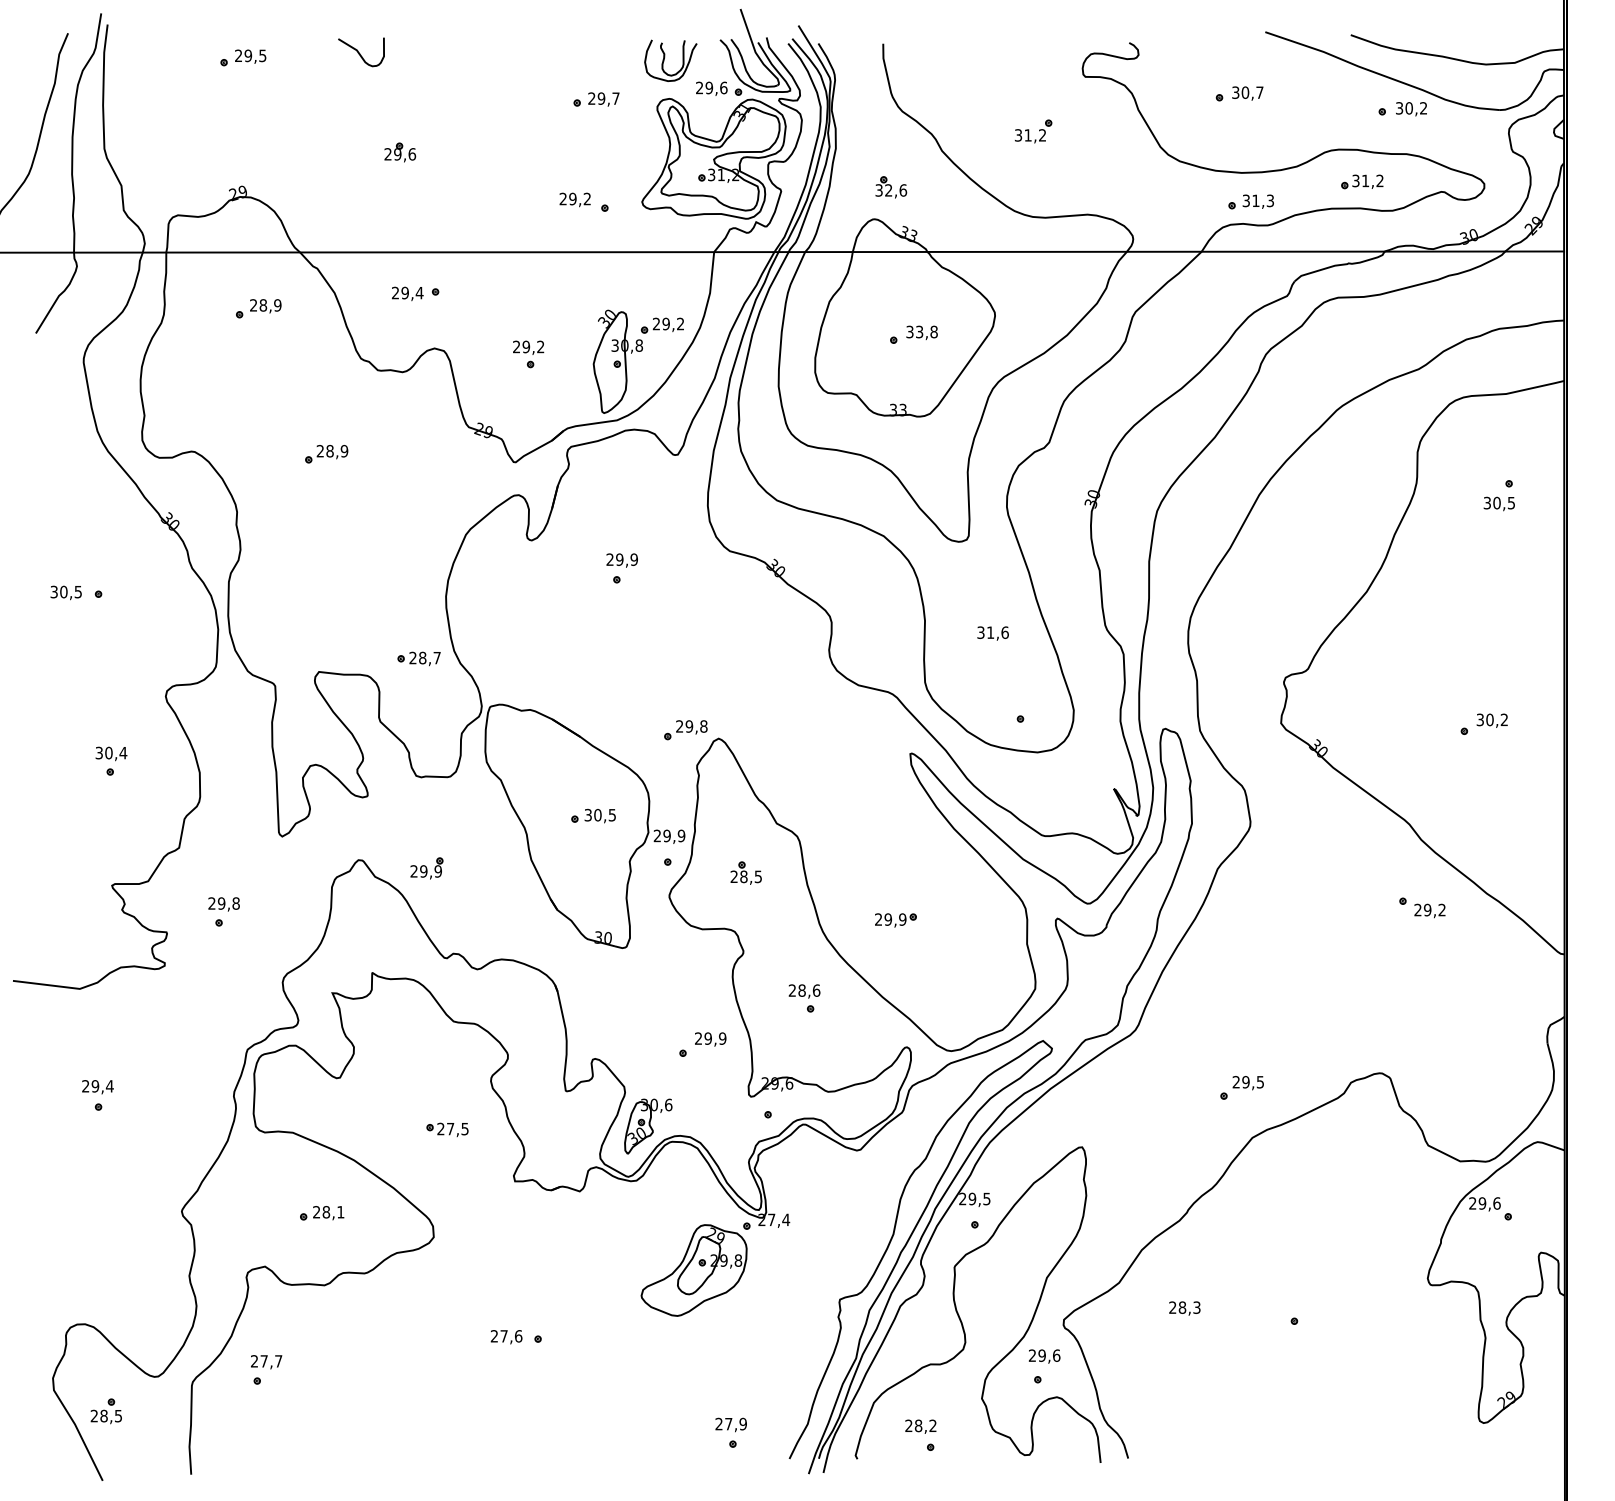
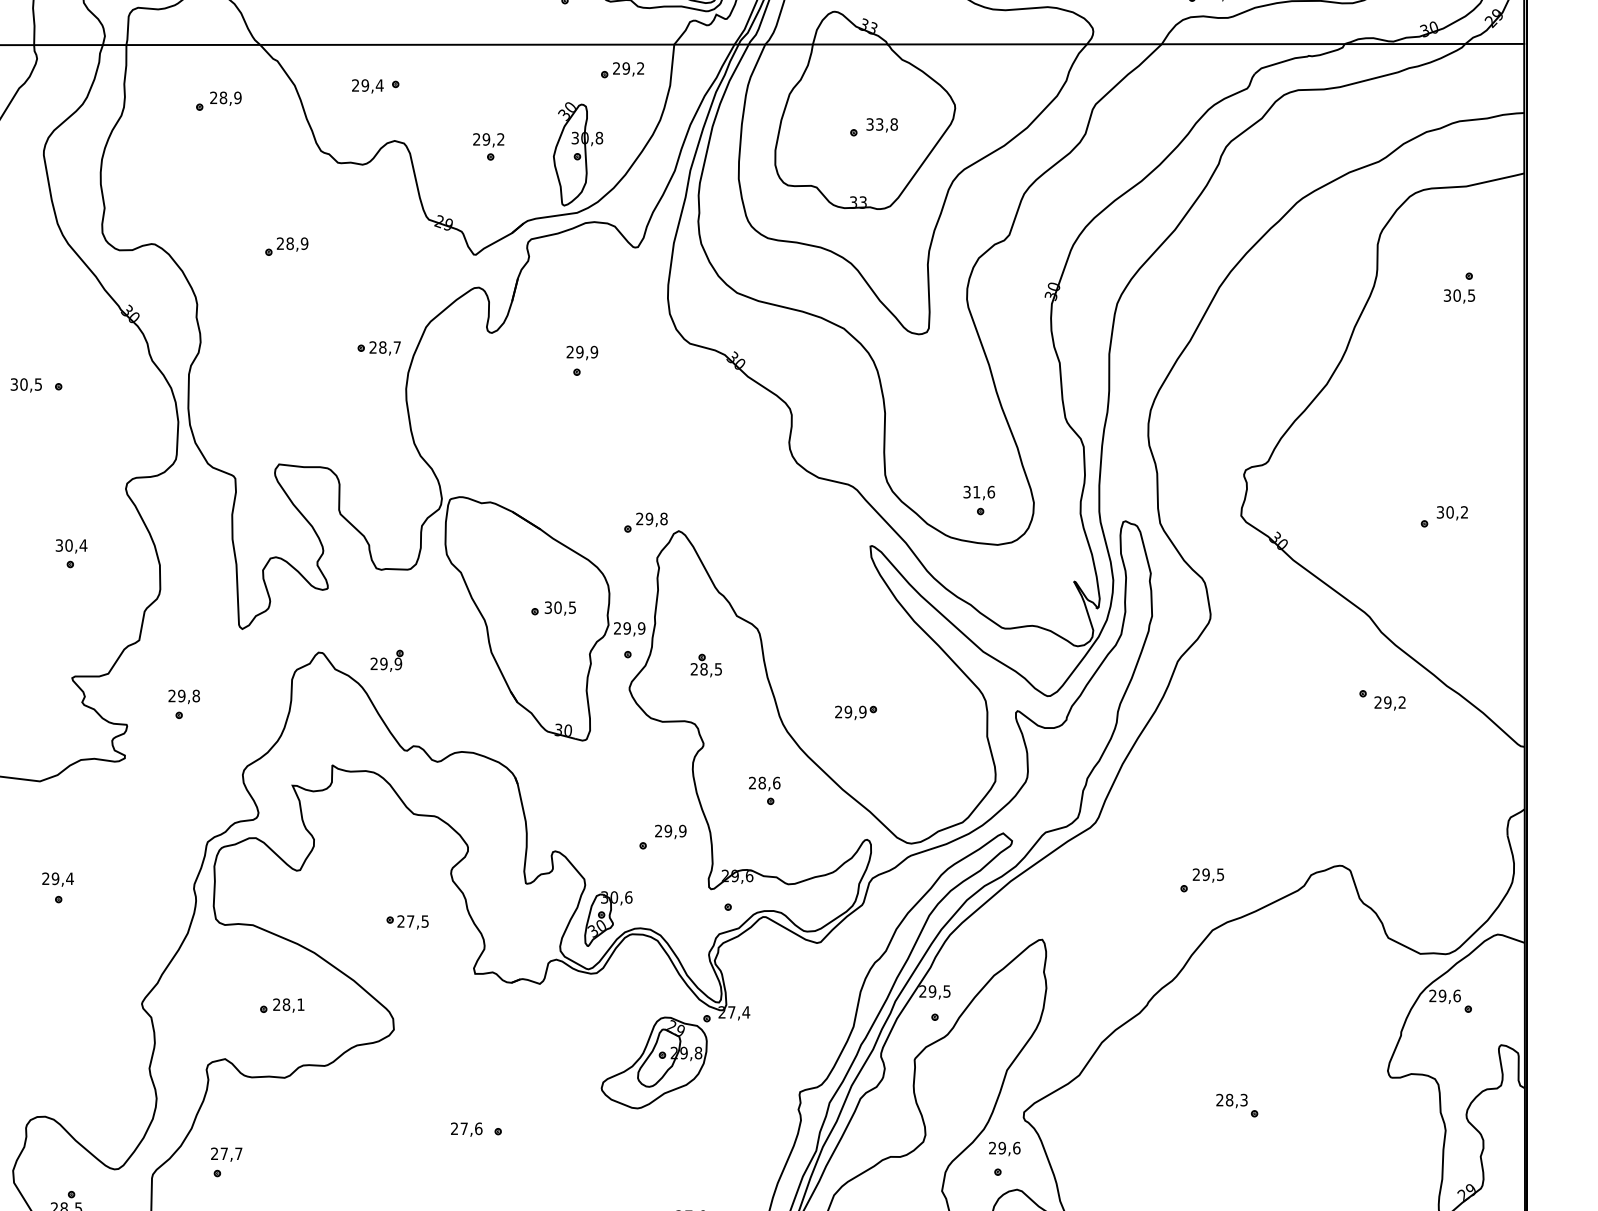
part: (661, 325) -> (621, 69), moved
text: (992, 633) -> (978, 492), moved
part: (418, 658) -> (378, 347), moved
text: (1184, 1308) -> (1231, 1100), moved

